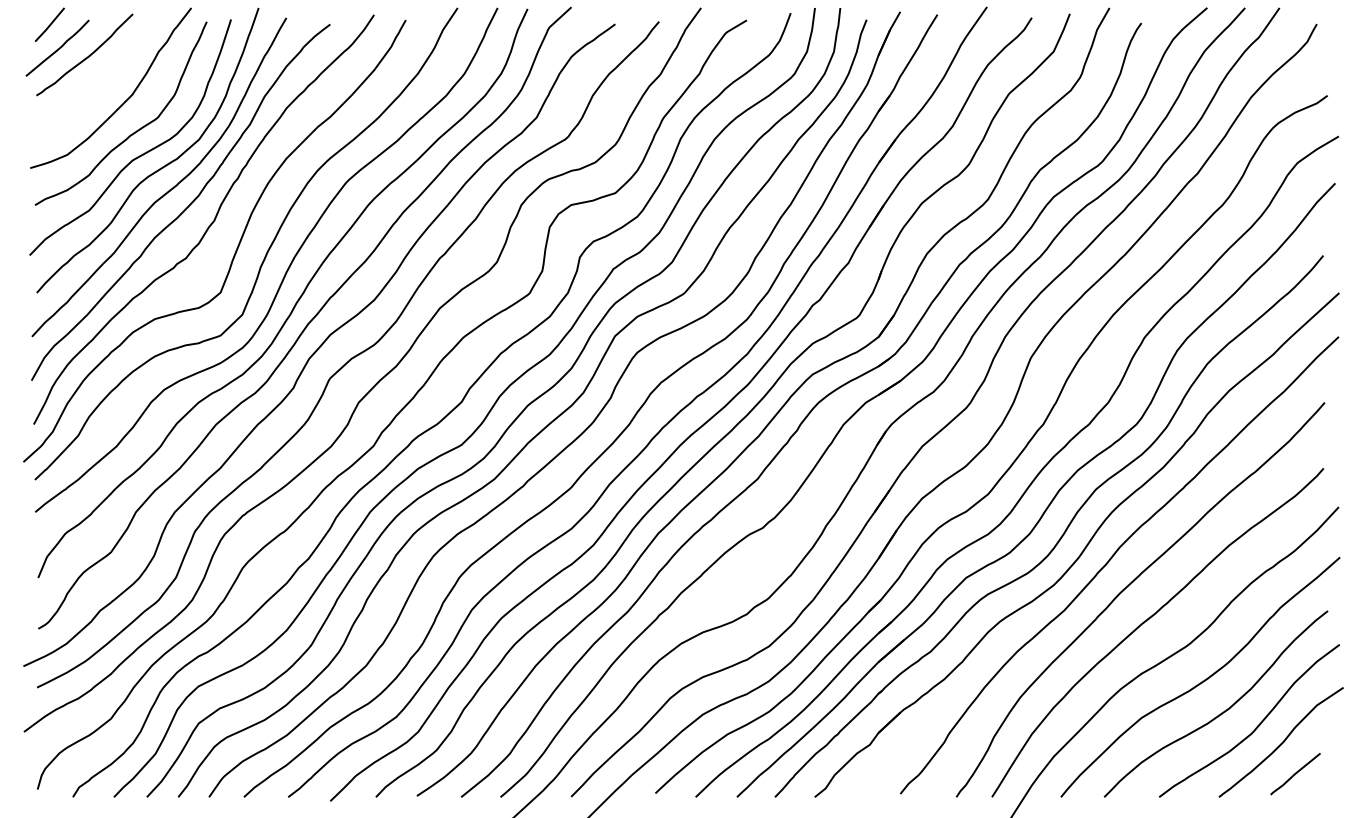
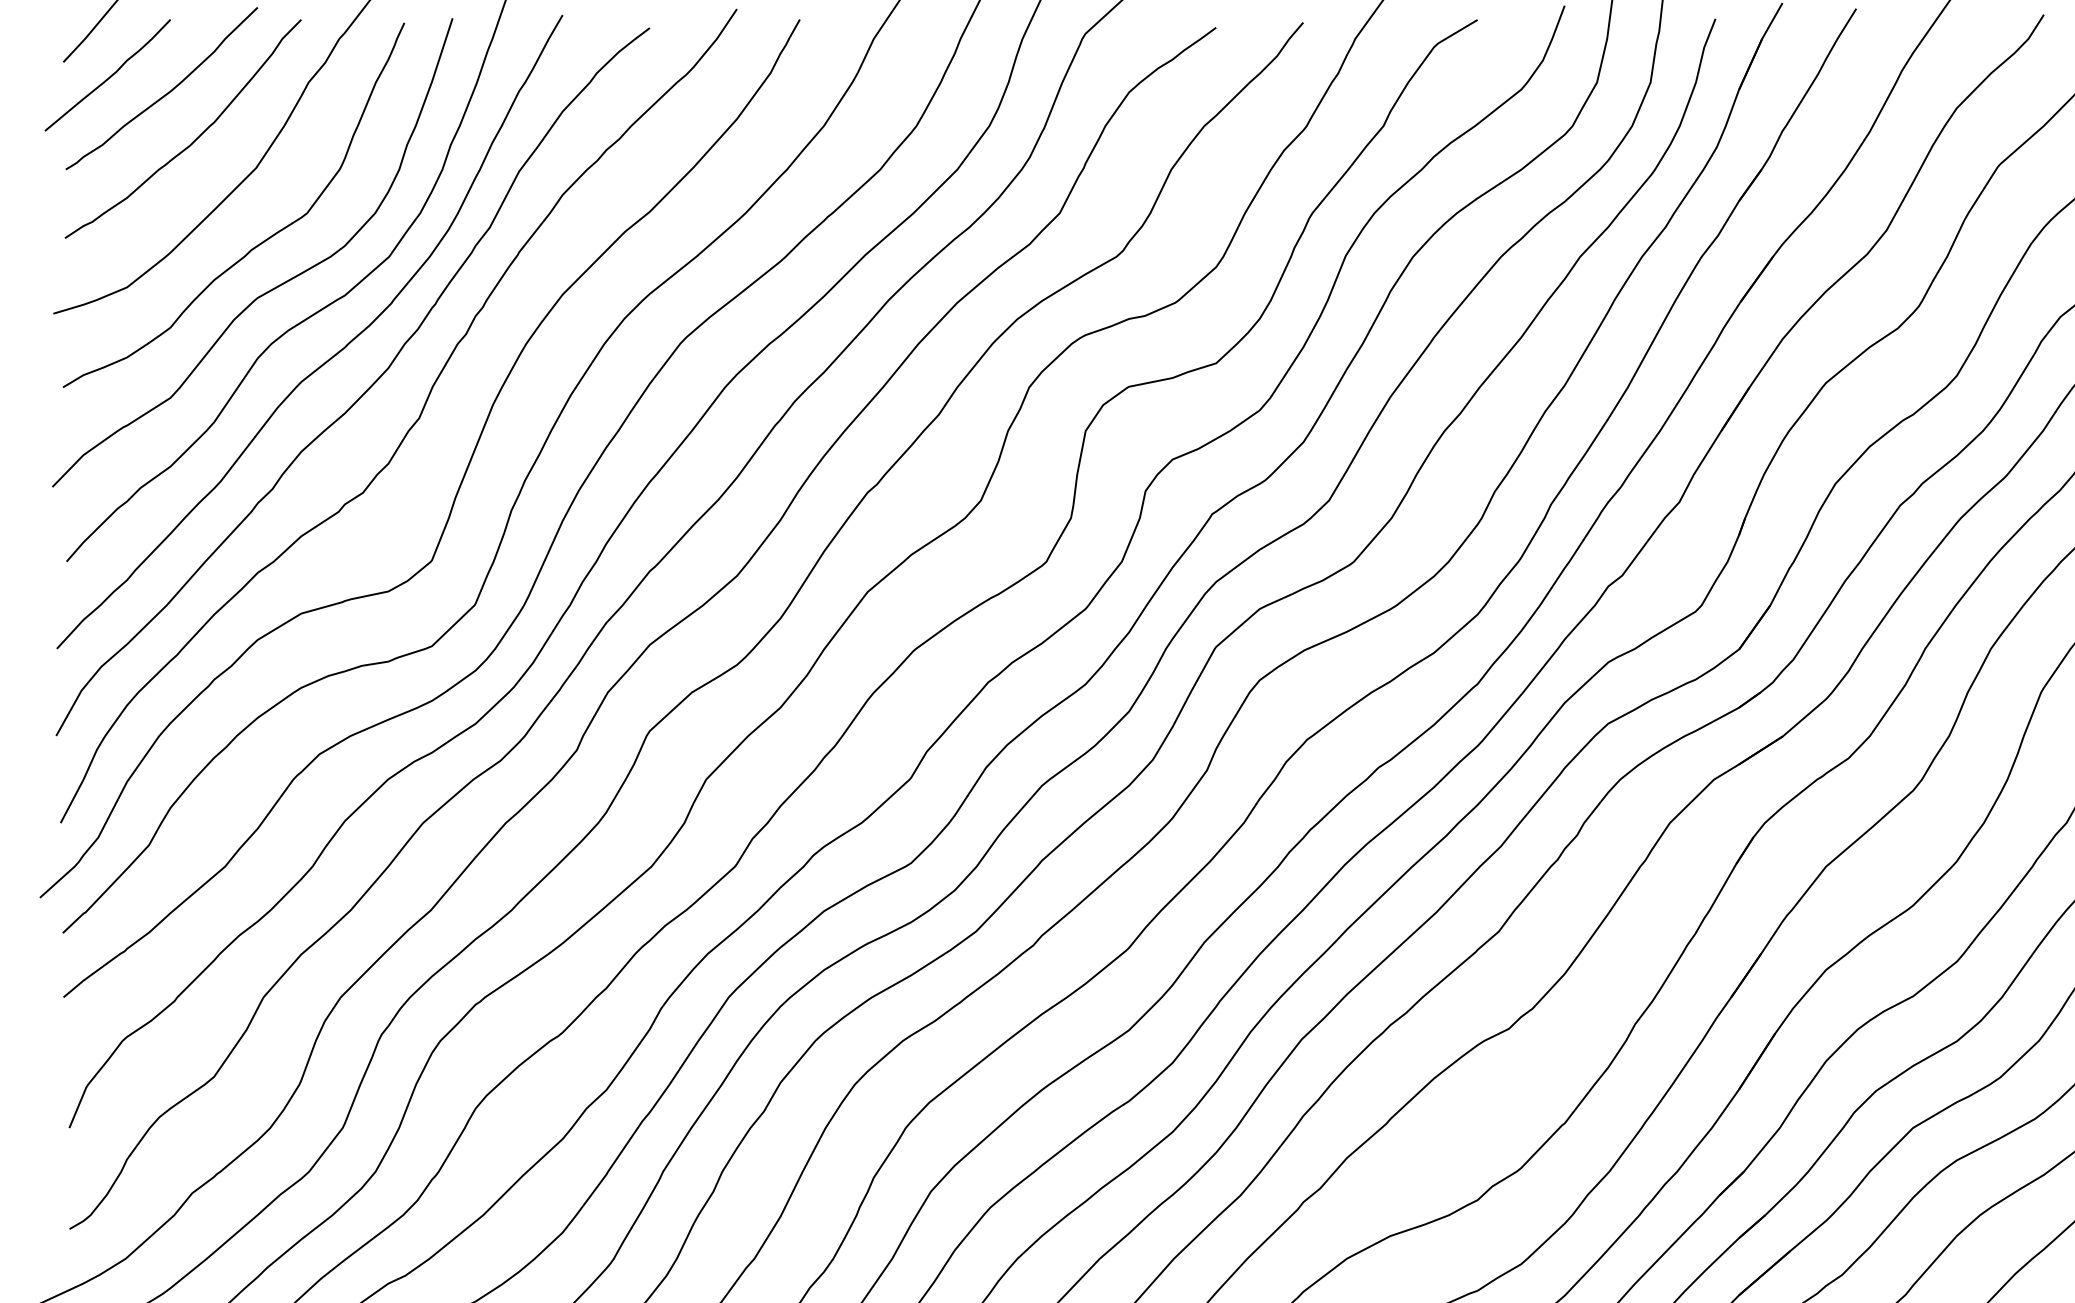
curve: (101, 79) -> (195, 137), added

